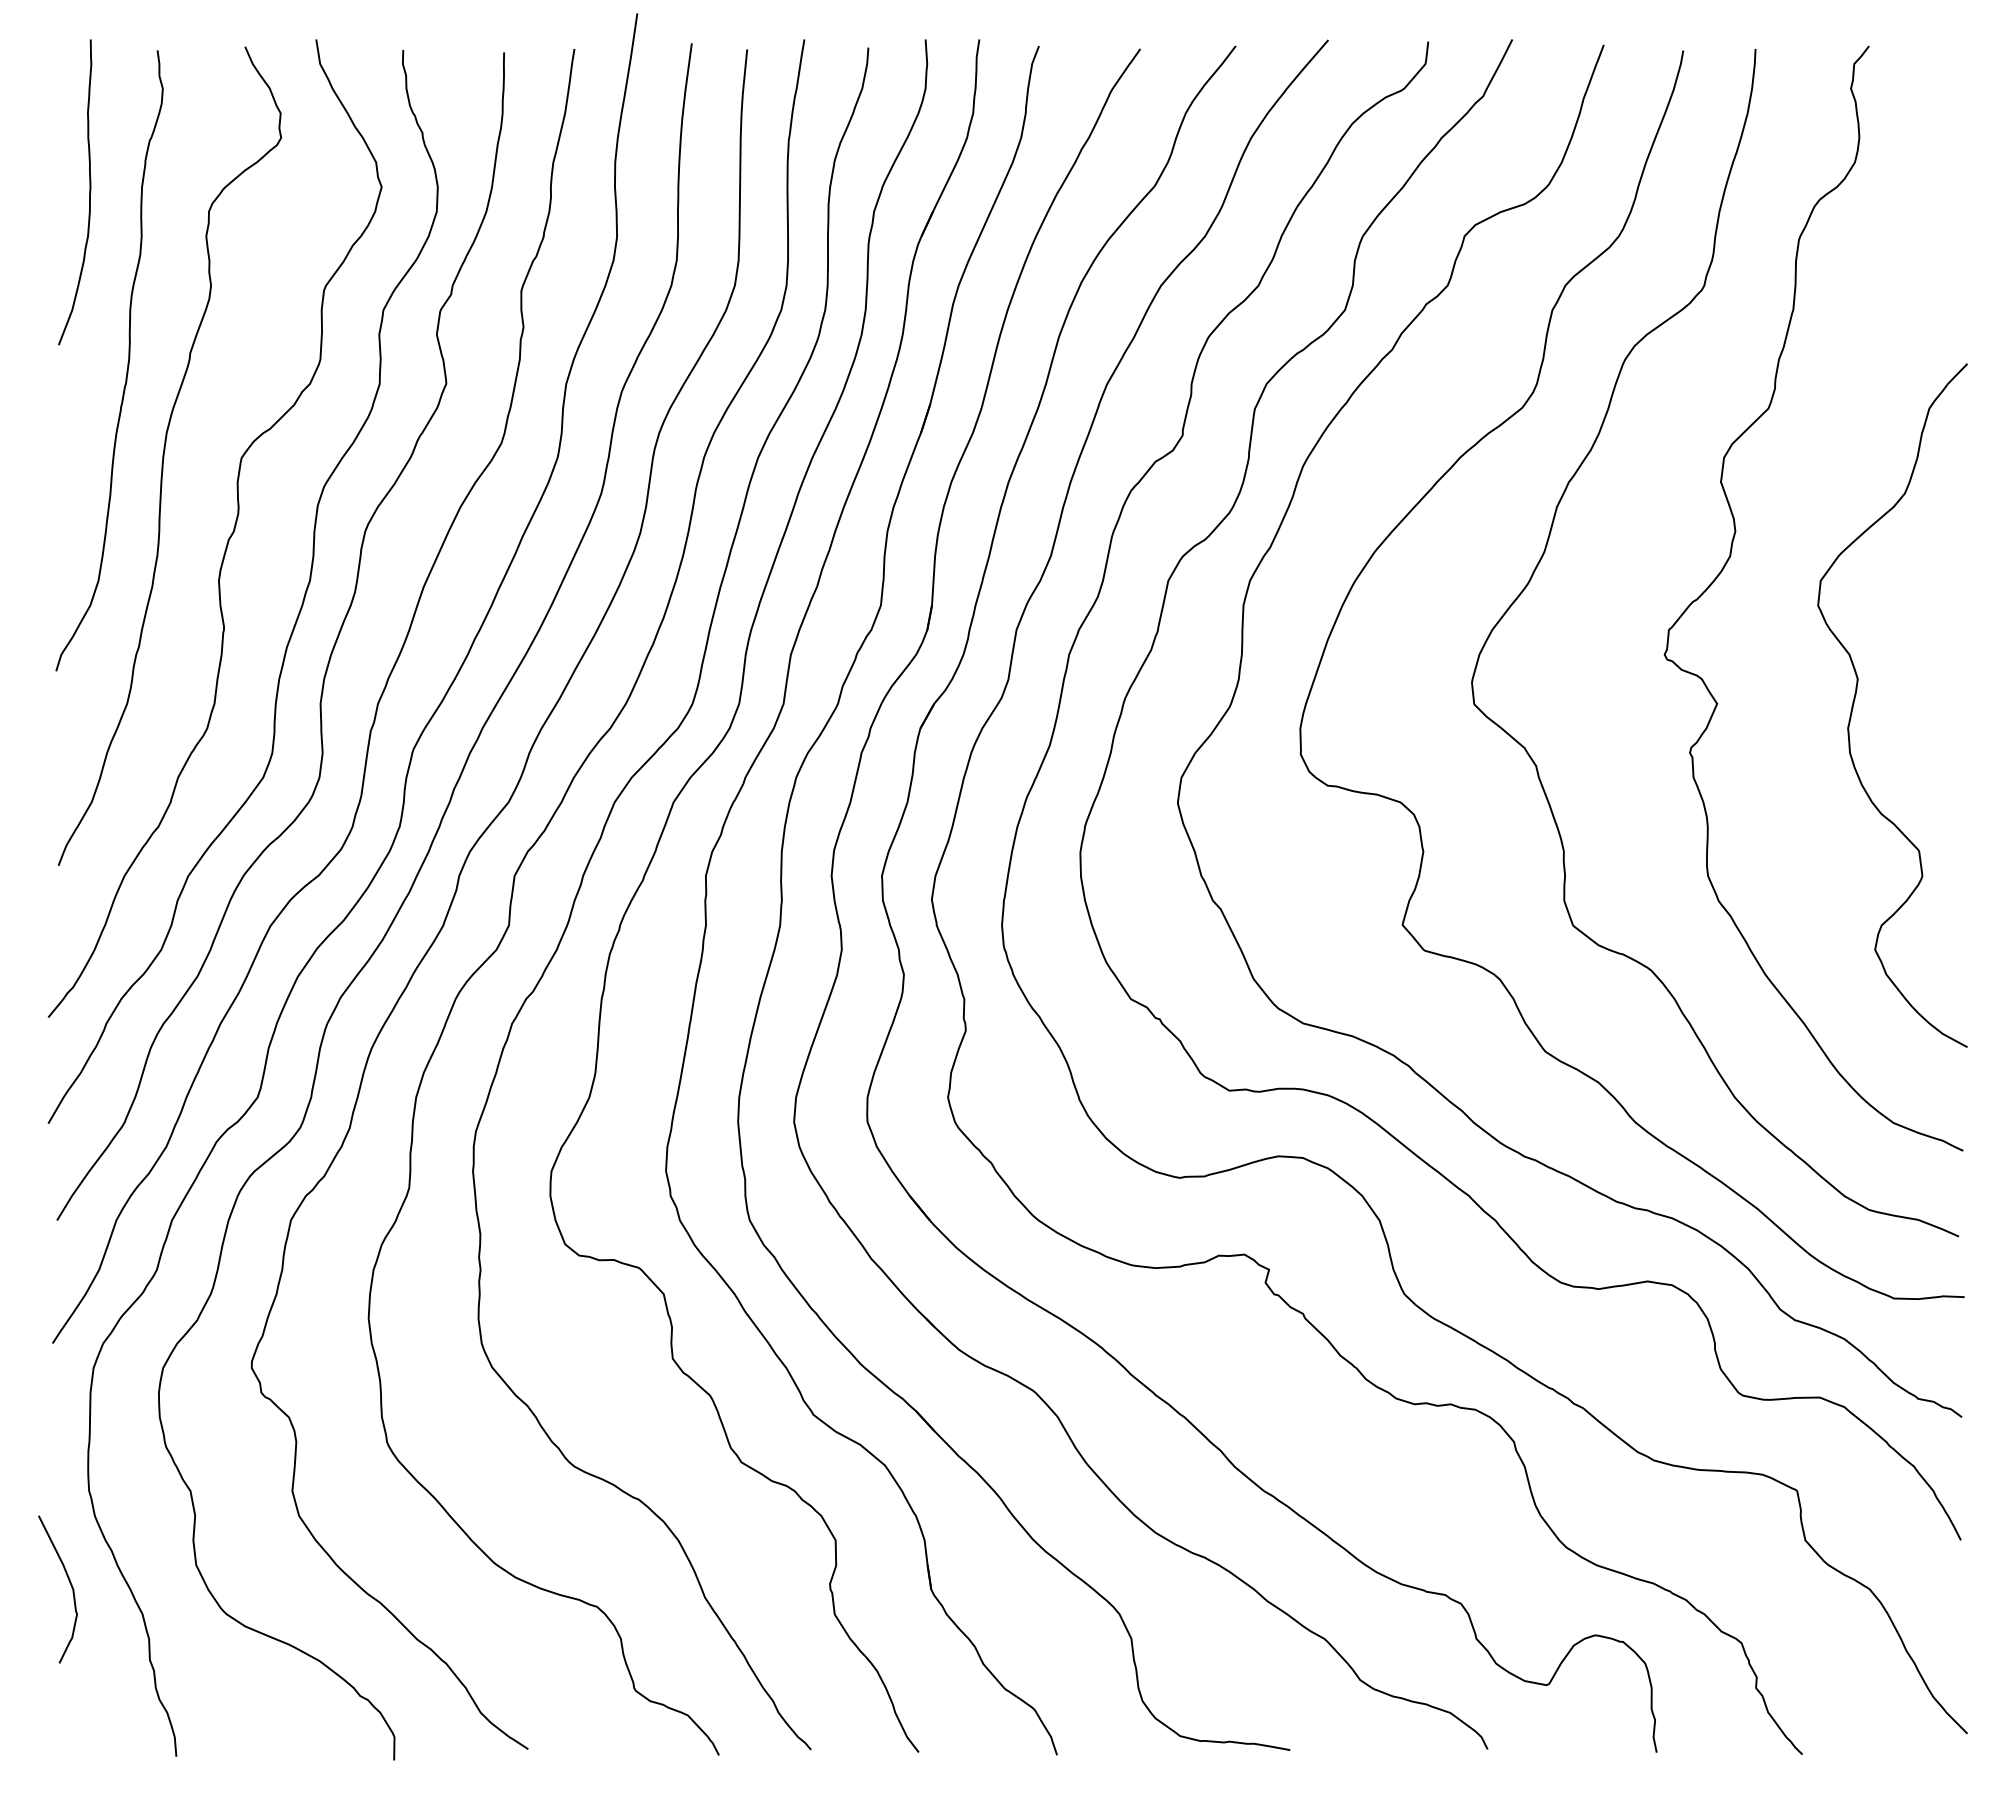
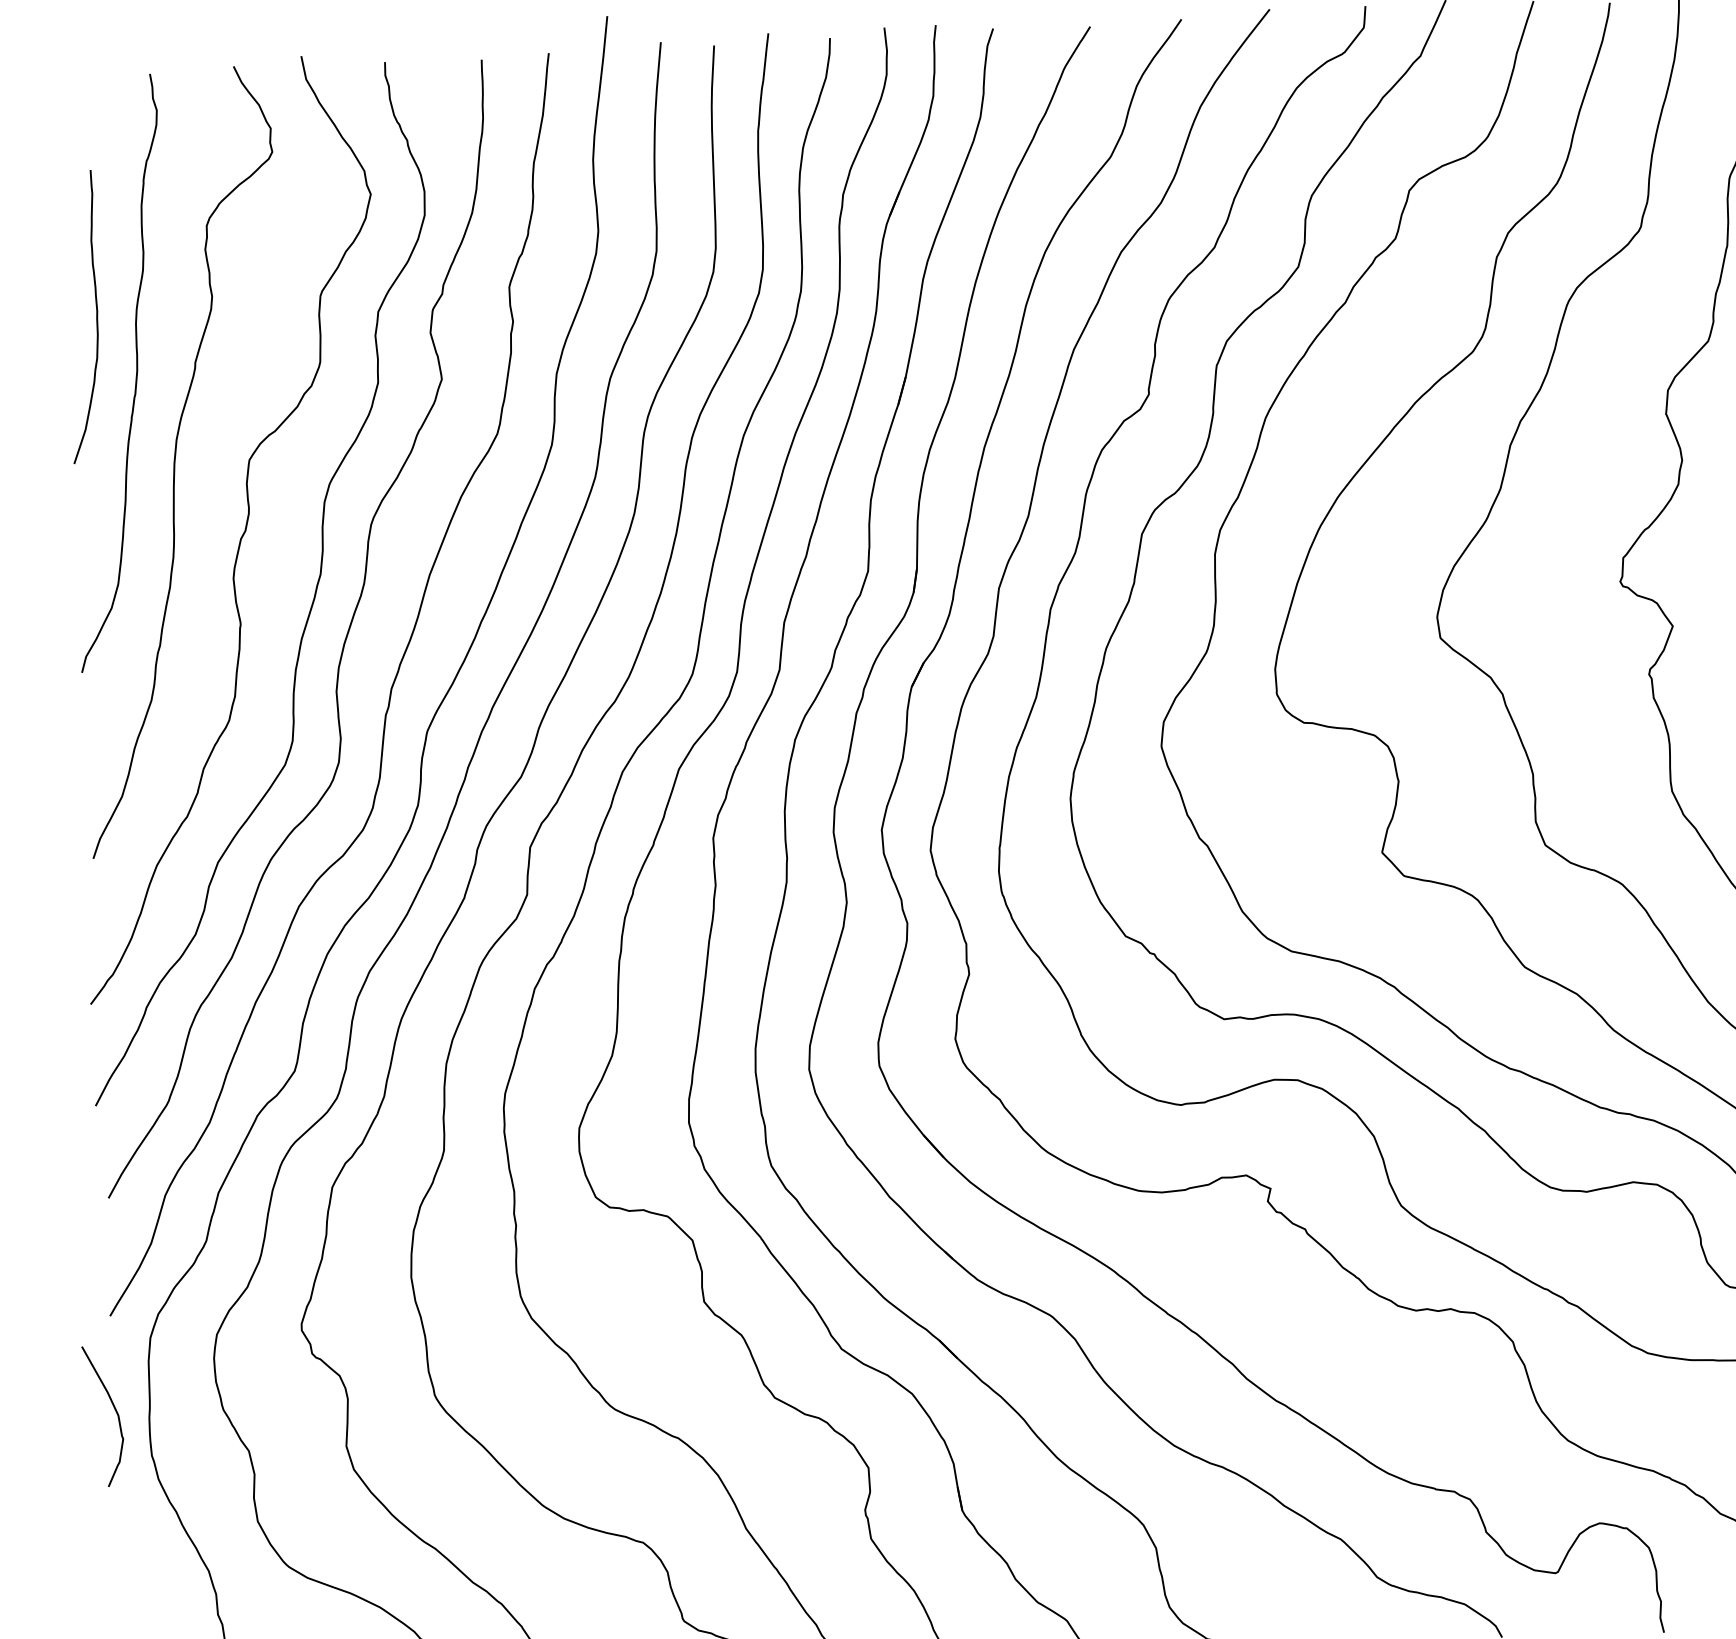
curve: (89, 192) -> (96, 316), moved
curve: (69, 1583) -> (114, 1410), moved

